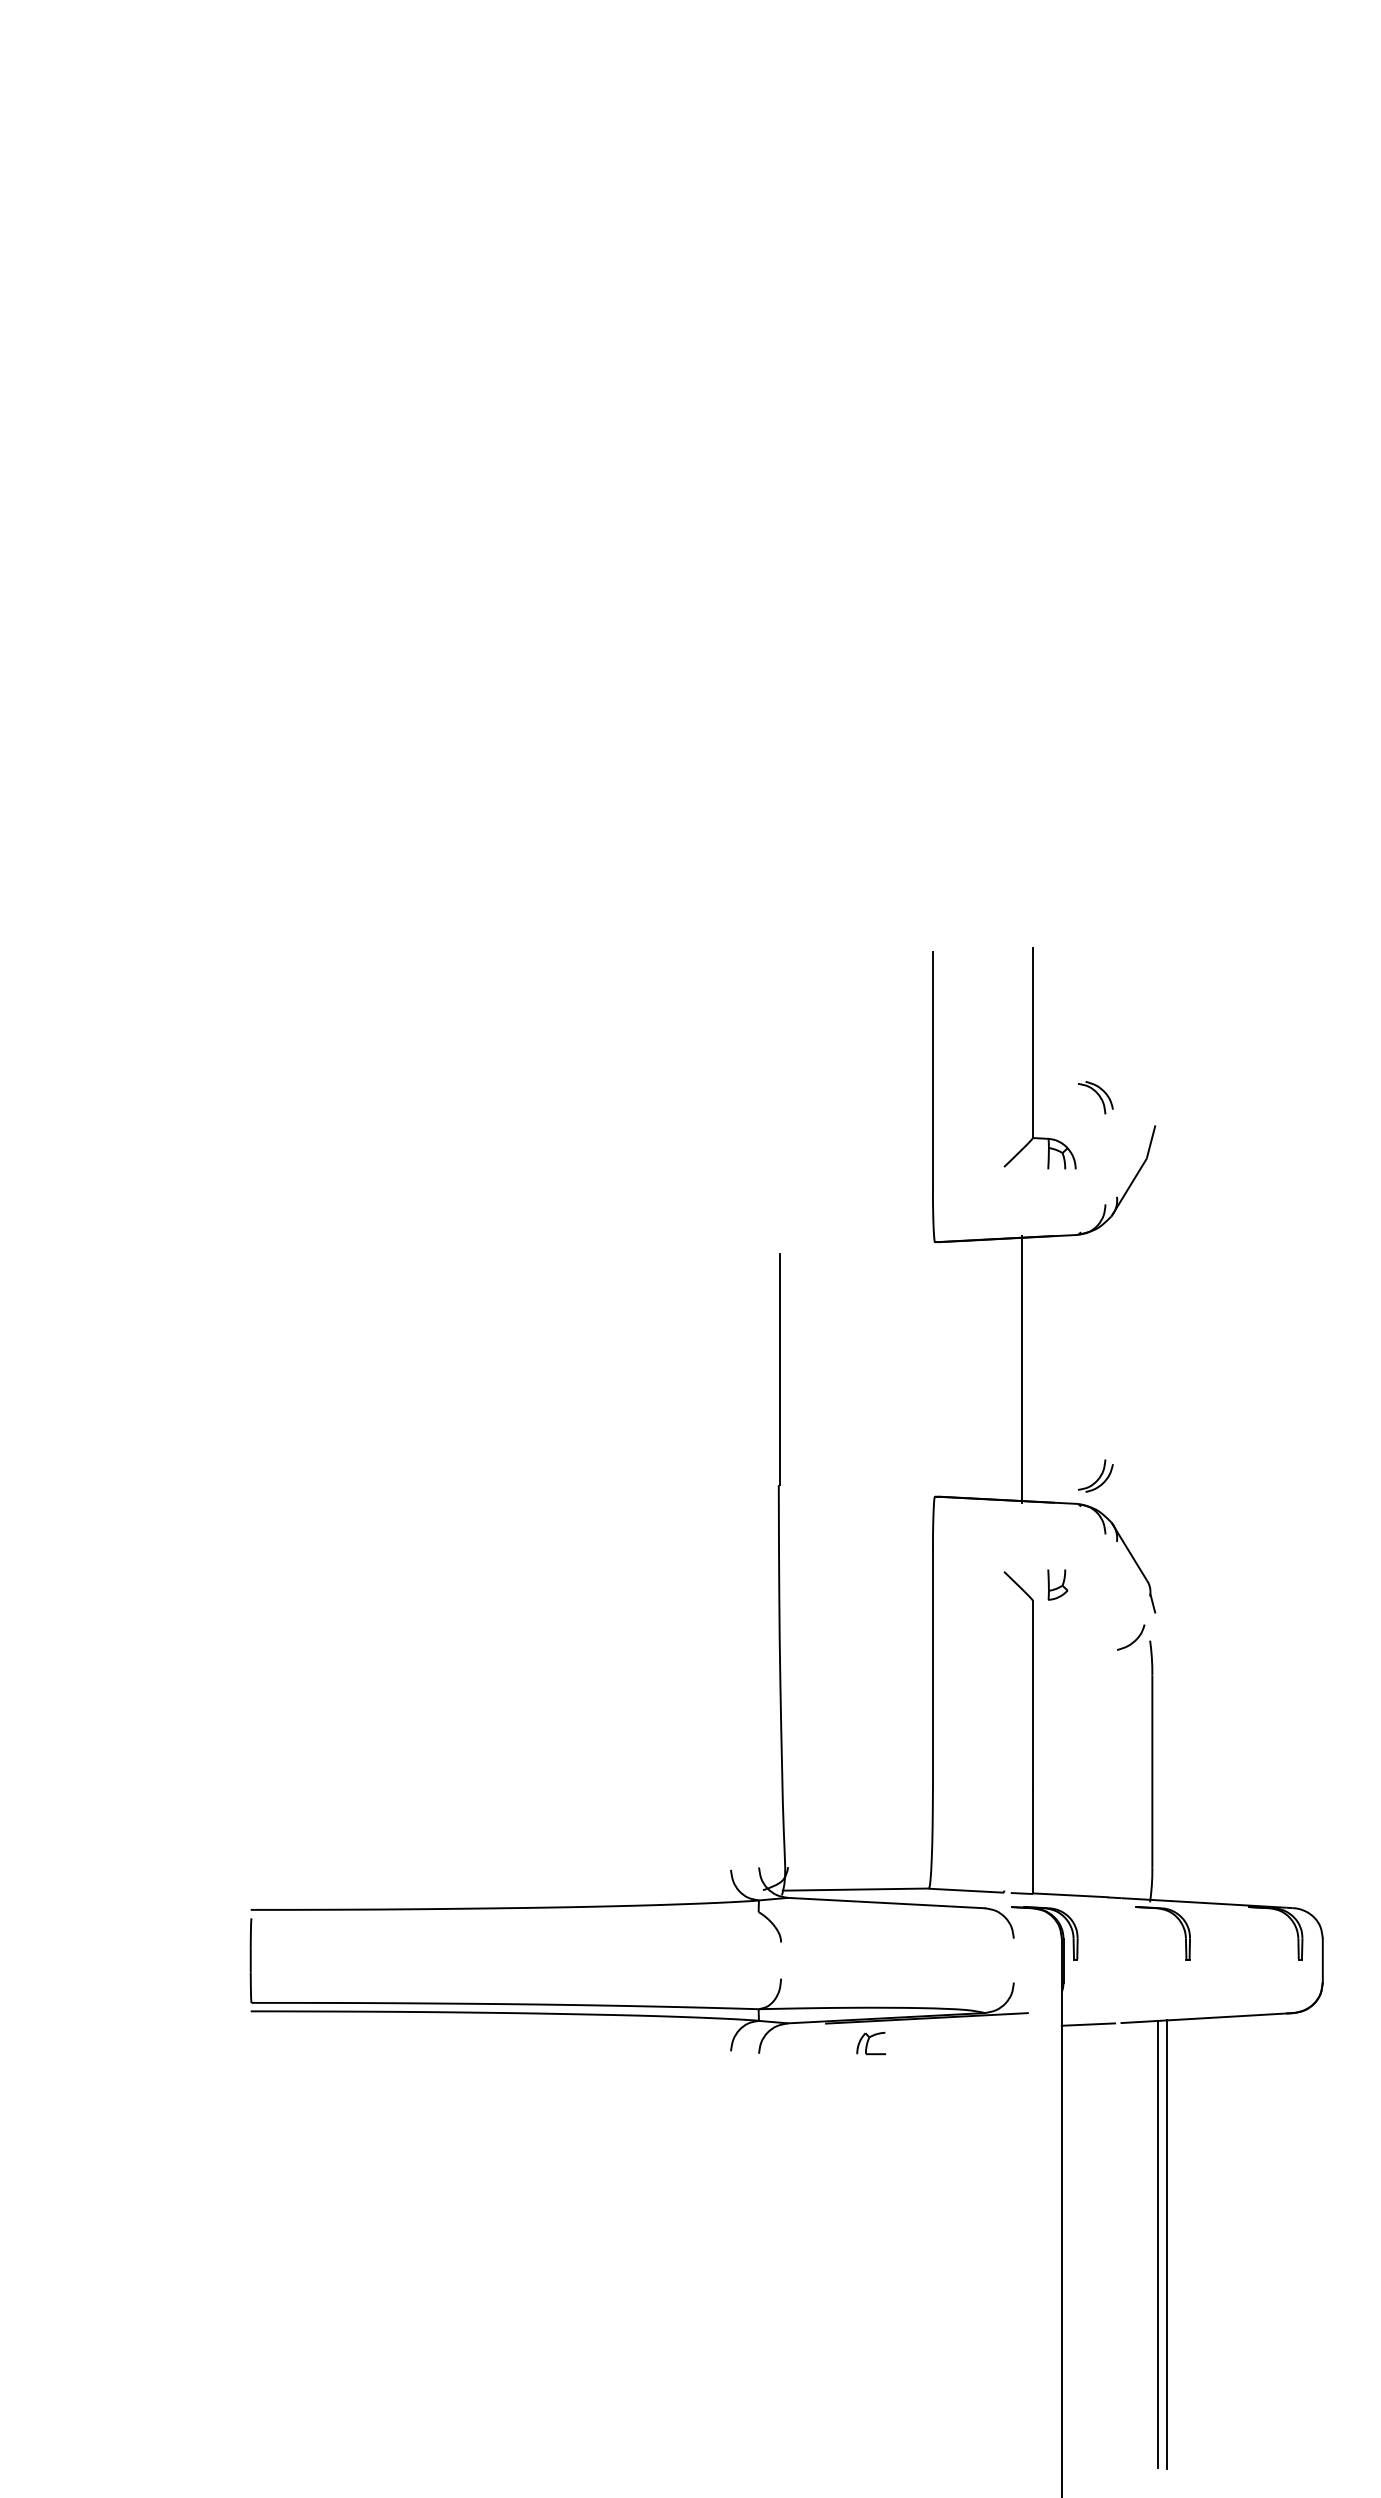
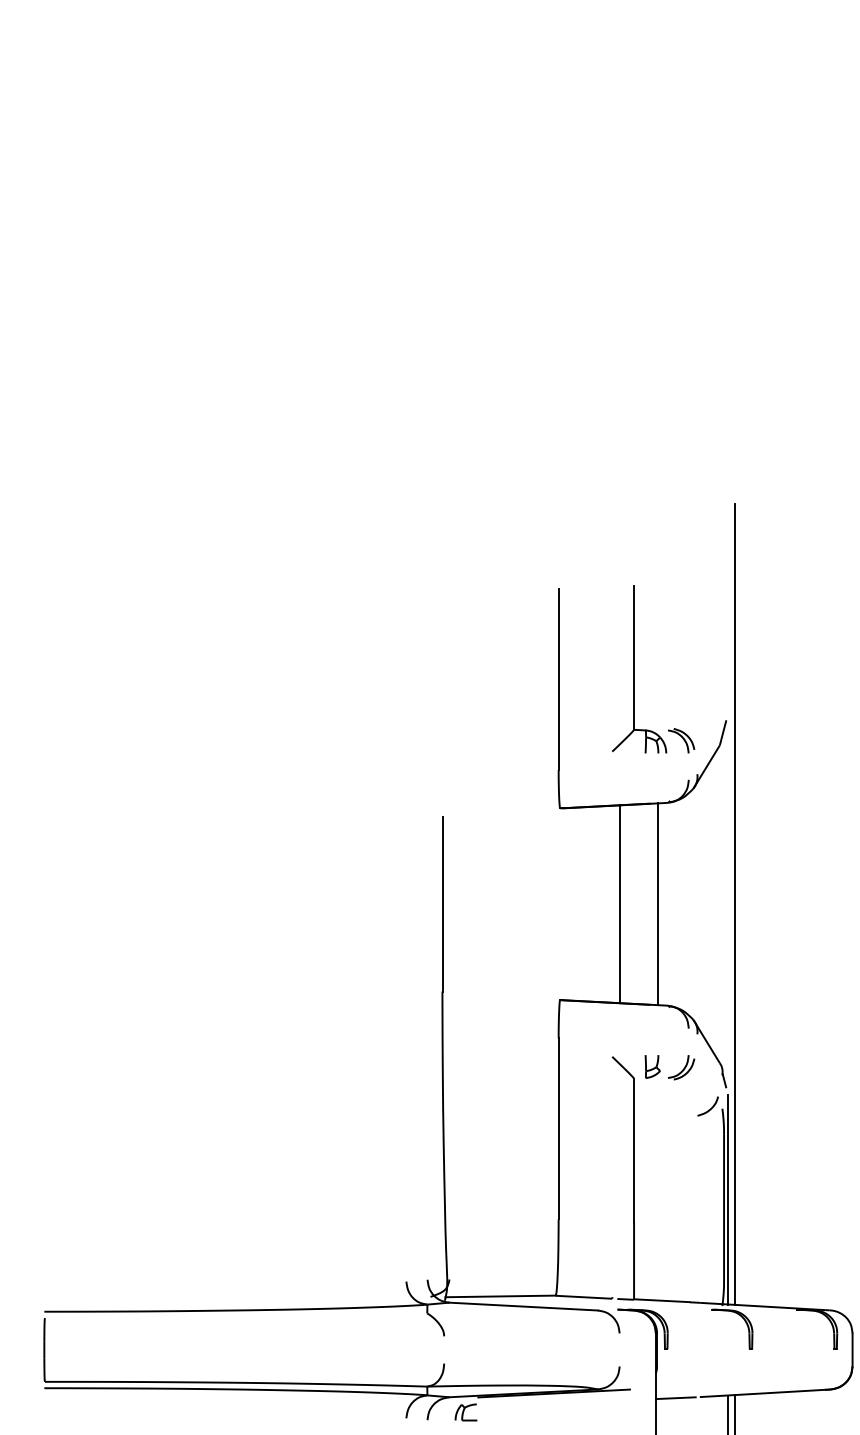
part: (1095, 1097) -> (681, 740), moved
line: (1013, 1369) -> (619, 904), added
line: (1021, 1369) -> (657, 904), moved
line: (1166, 1369) -> (734, 904), added
part: (1095, 1475) -> (681, 1067), moved
line: (1157, 1761) -> (727, 1199), added
part: (870, 2043) -> (465, 1412), moved

